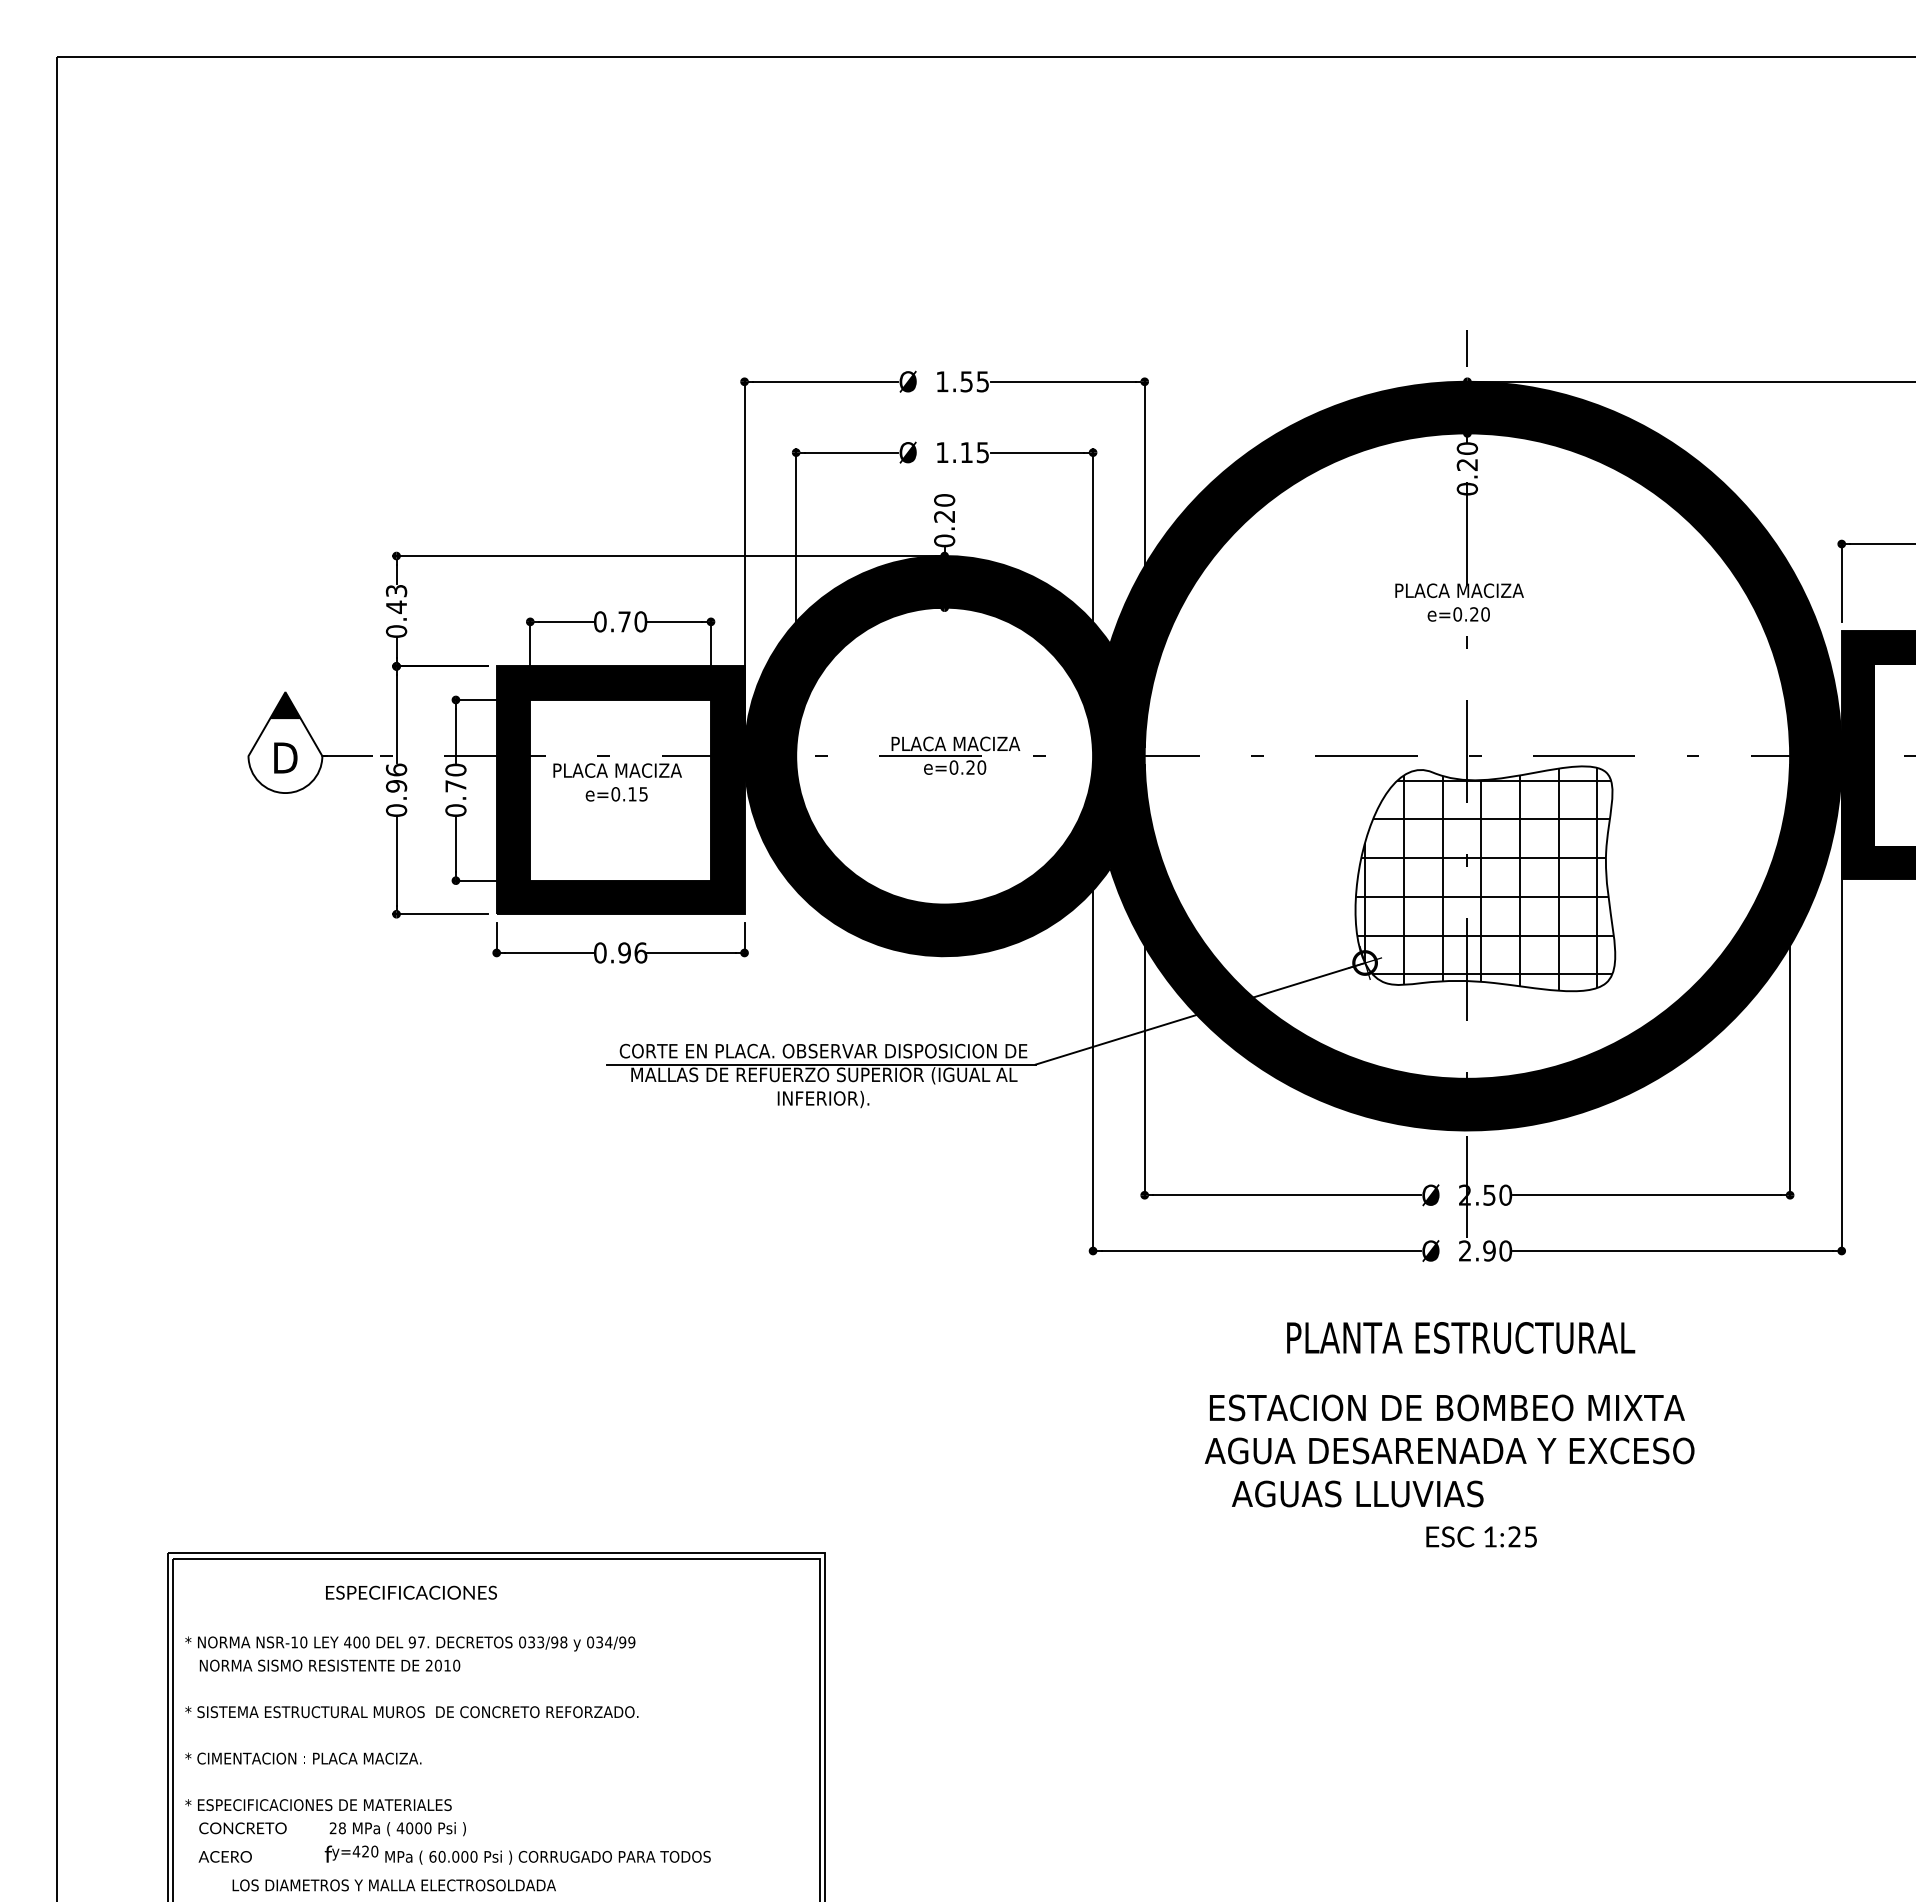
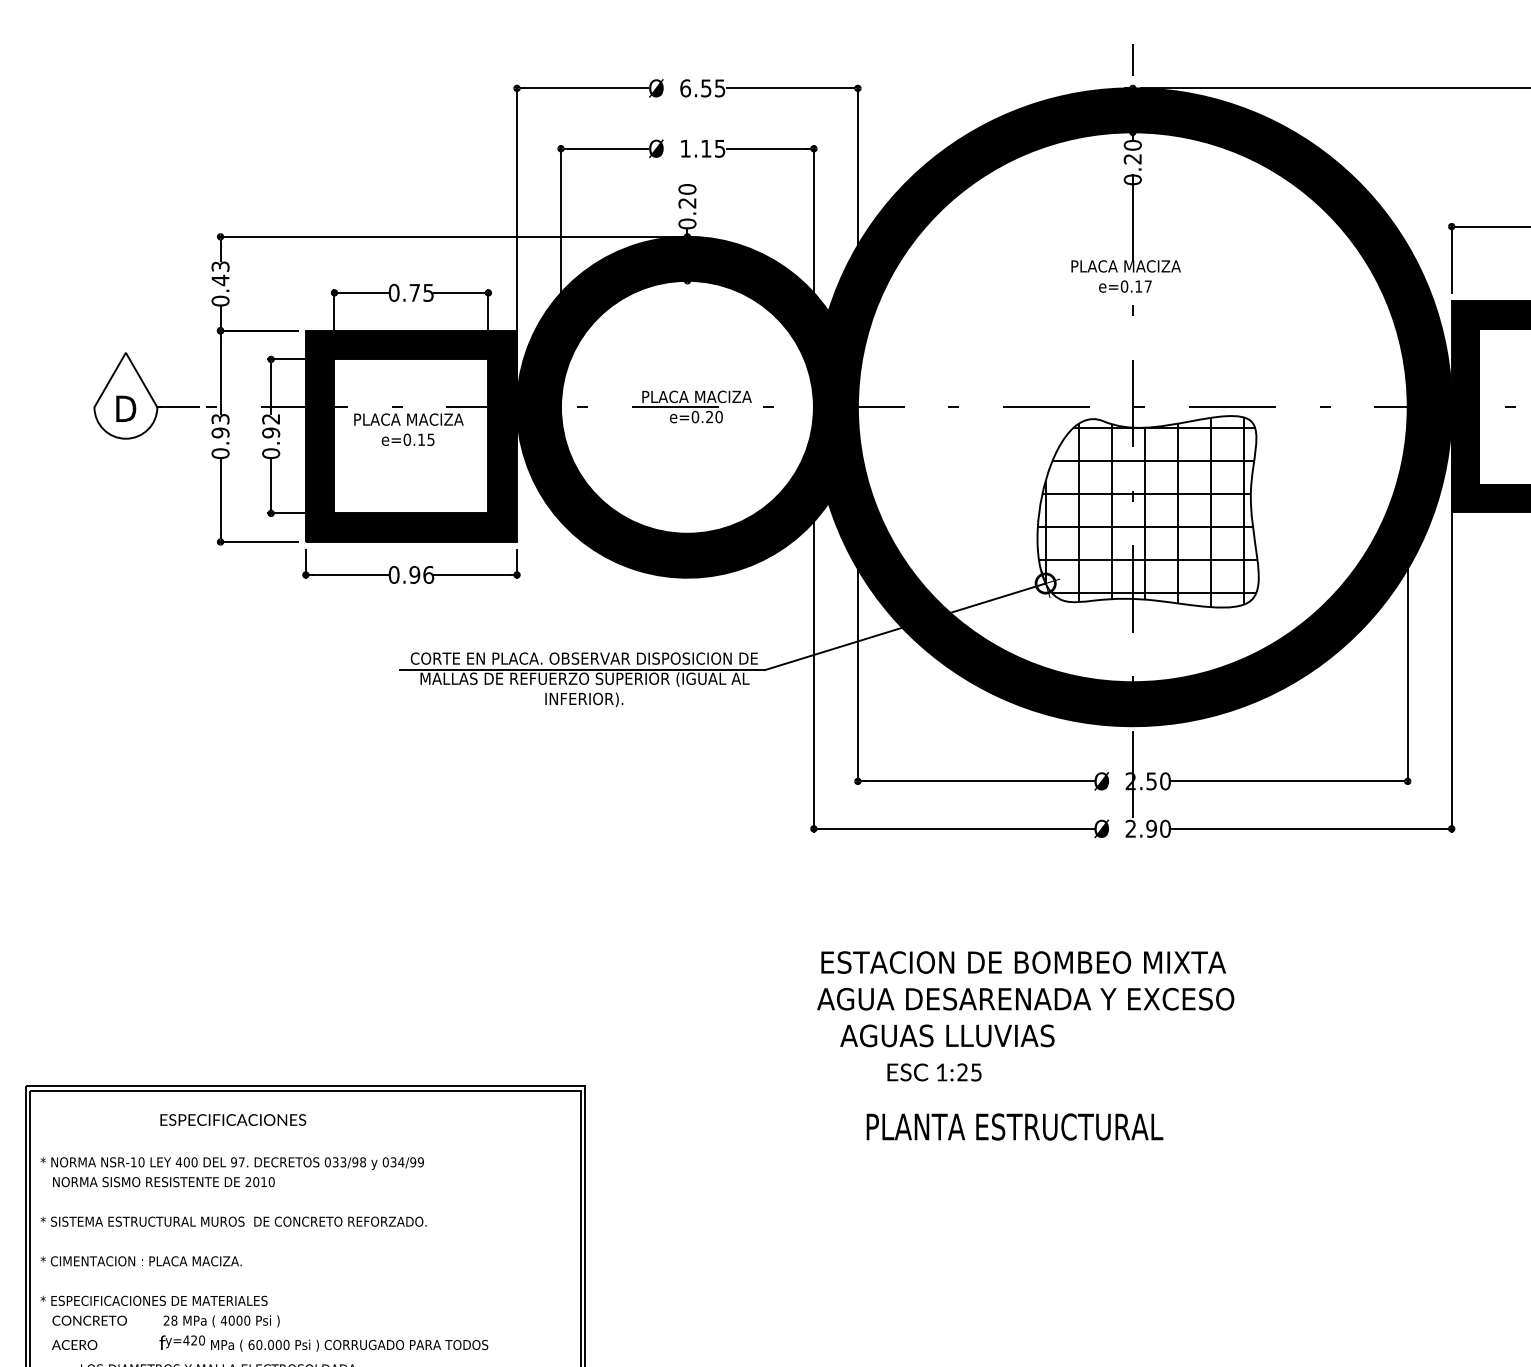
text: (942, 381) -> (685, 88), 1.55 -> 6.55
text: (1479, 614) -> (1143, 286), e=0.20 -> e=0.17
text: (640, 621) -> (428, 292), 0.70 -> 0.75
fill: (285, 705) -> (125, 364), removed
text: (396, 769) -> (220, 418), 0.96 -> 0.93
text: (455, 777) -> (270, 425), 0.70 -> 0.92
text: (1461, 1337) -> (1015, 1126), moved
text: (1449, 1450) -> (1025, 998), moved
text: (1481, 1536) -> (934, 1072), moved

